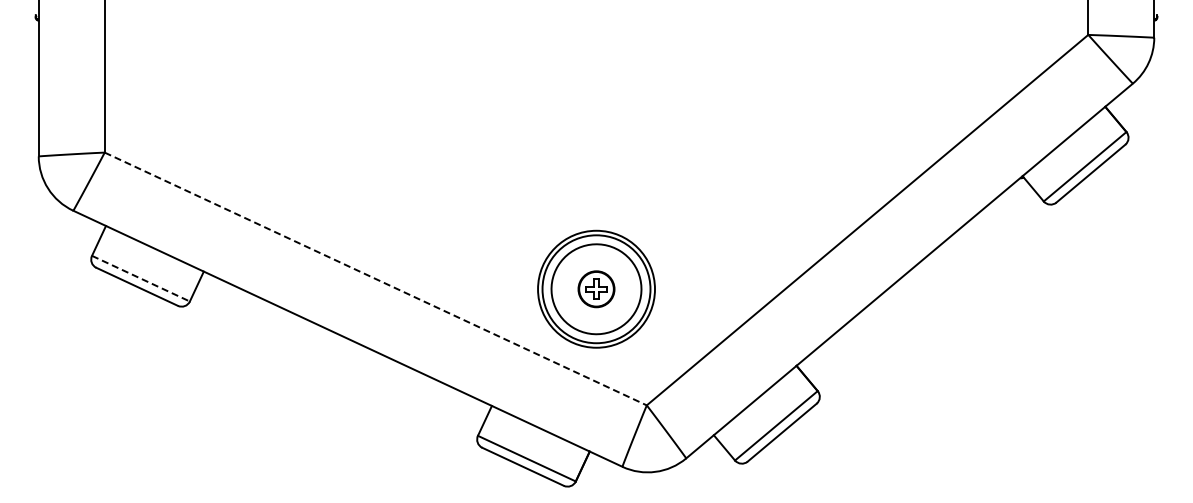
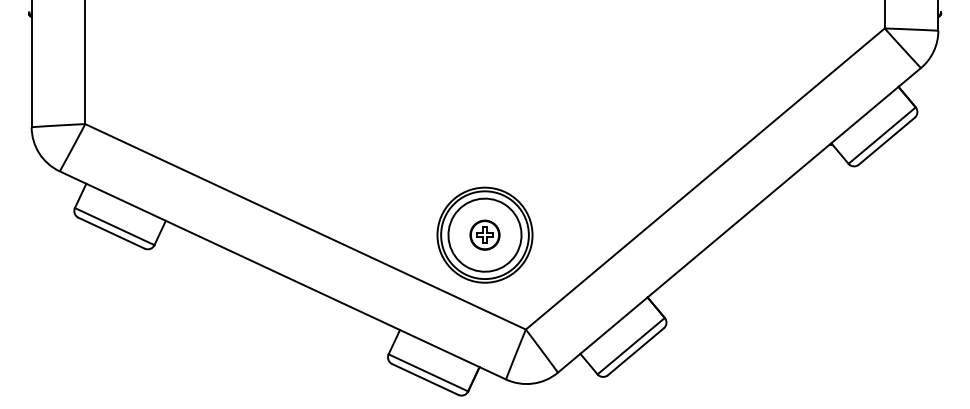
line: (140, 278) -> (114, 226), dashed -> solid
line: (376, 279) -> (306, 227), dashed -> solid

